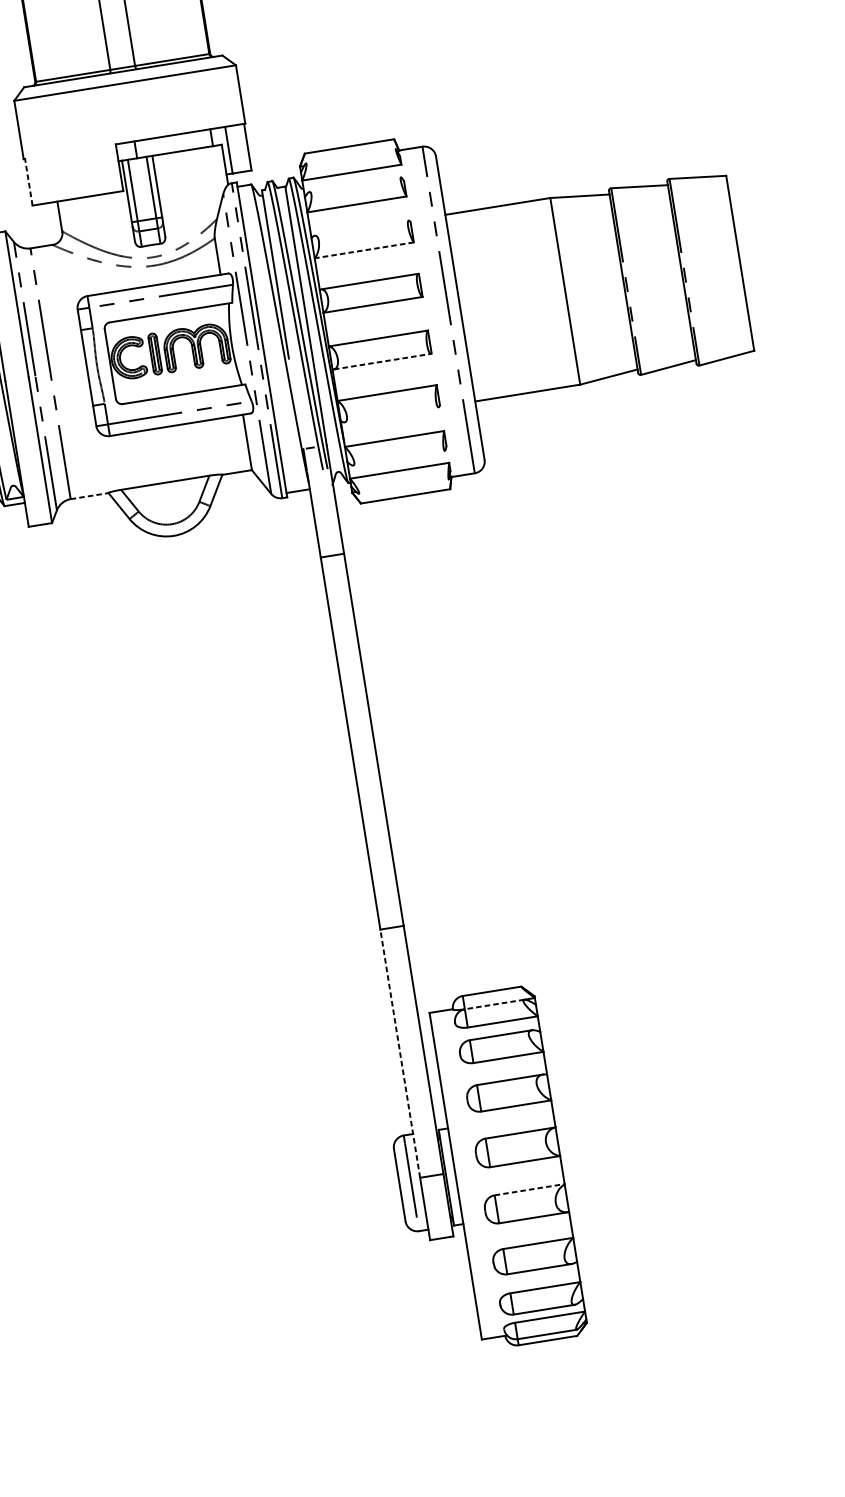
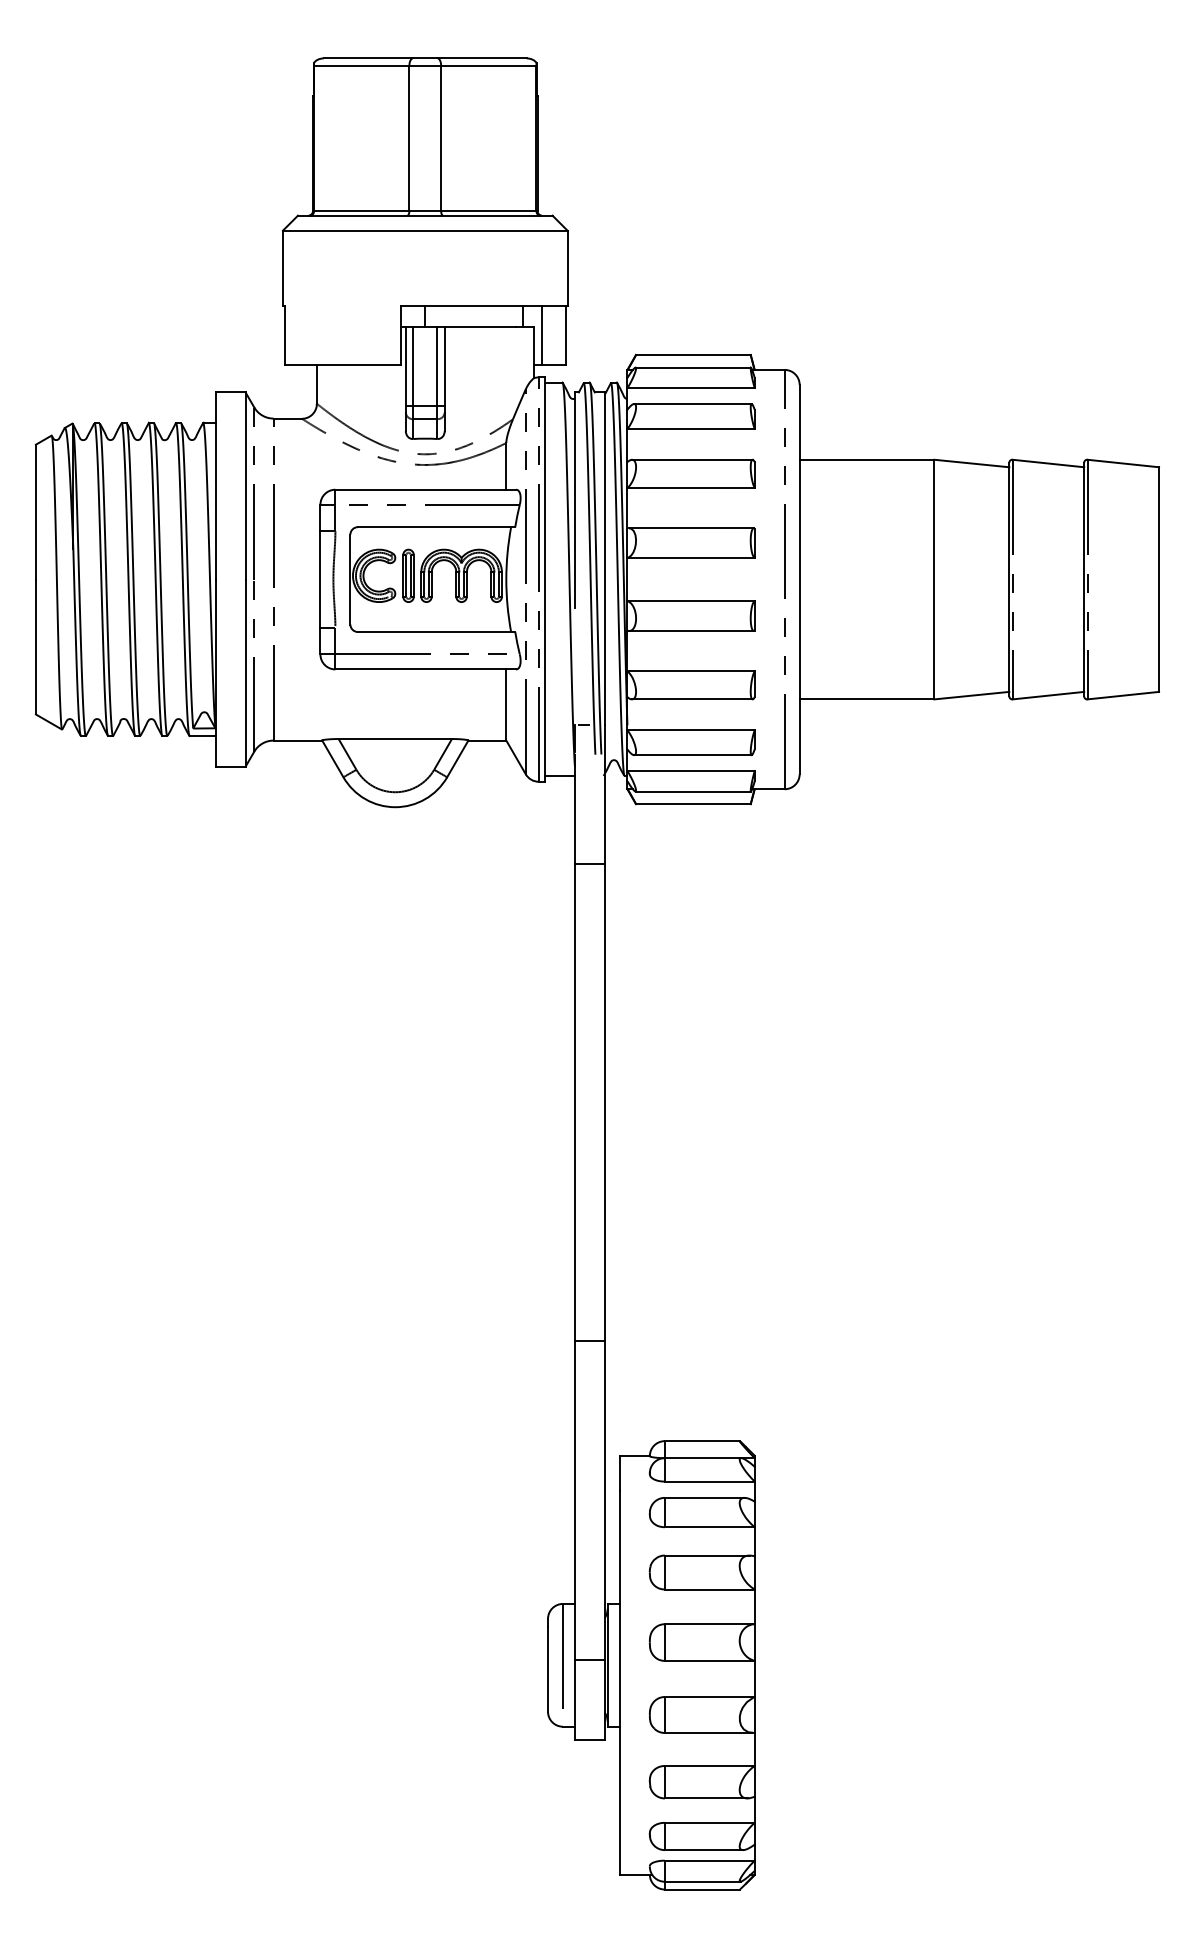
line: (350, 156) -> (692, 367), added
line: (28, 182) -> (284, 335), dashed -> solid
line: (354, 185) -> (692, 404), added
line: (361, 228) -> (691, 459), added
line: (364, 250) -> (691, 488), dashed -> solid
line: (383, 361) -> (692, 630), dashed -> solid
line: (391, 415) -> (691, 699), added
line: (398, 458) -> (692, 755), added
line: (403, 486) -> (692, 791), added
line: (90, 496) -> (298, 740), dashed -> solid
line: (494, 1004) -> (702, 1458), dashed -> solid
line: (400, 1053) -> (575, 1500), dashed -> solid
line: (529, 1190) -> (709, 1697), dashed -> solid

